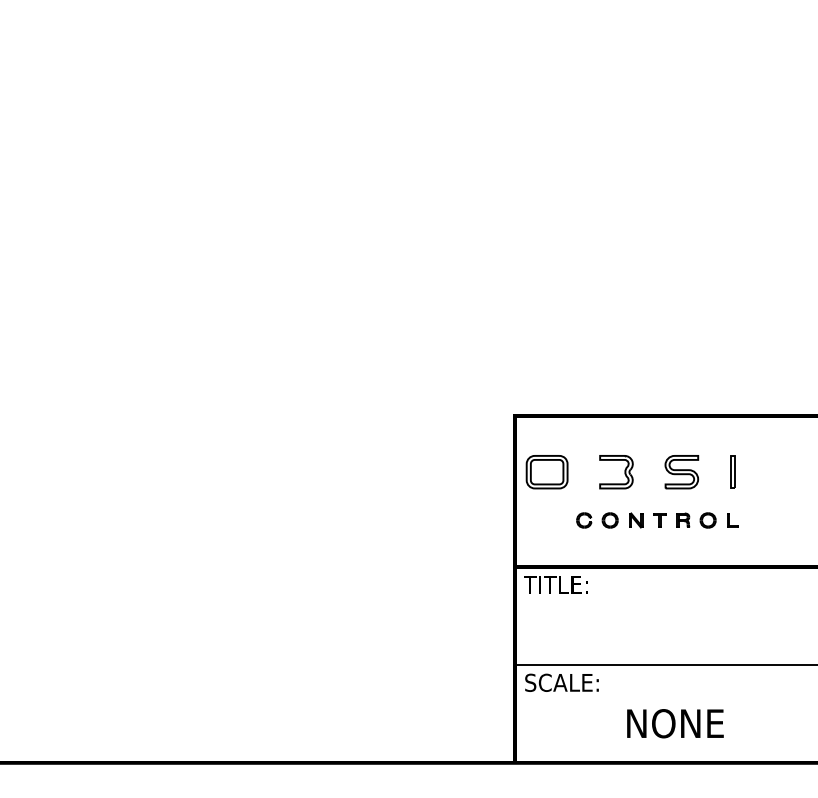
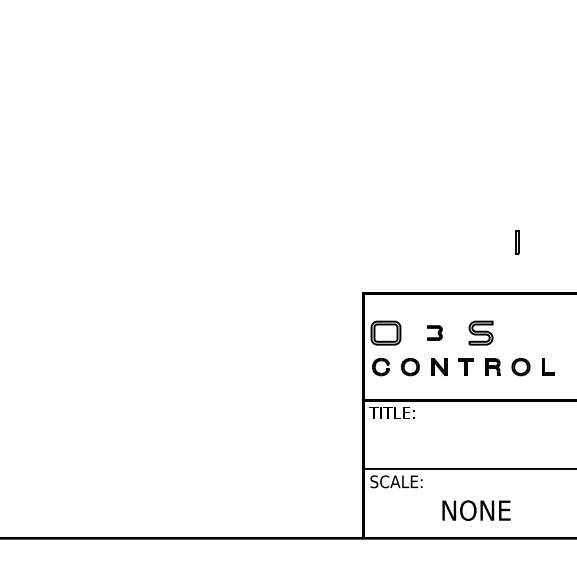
part: (615, 471) -> (434, 332), size x0.6
line: (732, 472) -> (516, 242), moved
part: (656, 520) -> (463, 367), size x1.6

